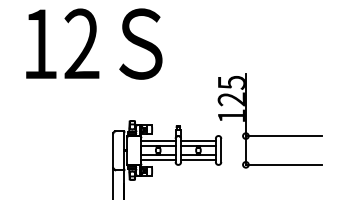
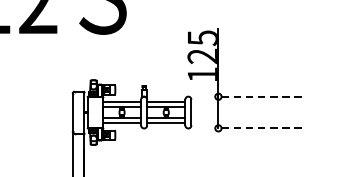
line: (283, 136) -> (259, 97), solid -> dashed
line: (283, 164) -> (259, 127), solid -> dashed

